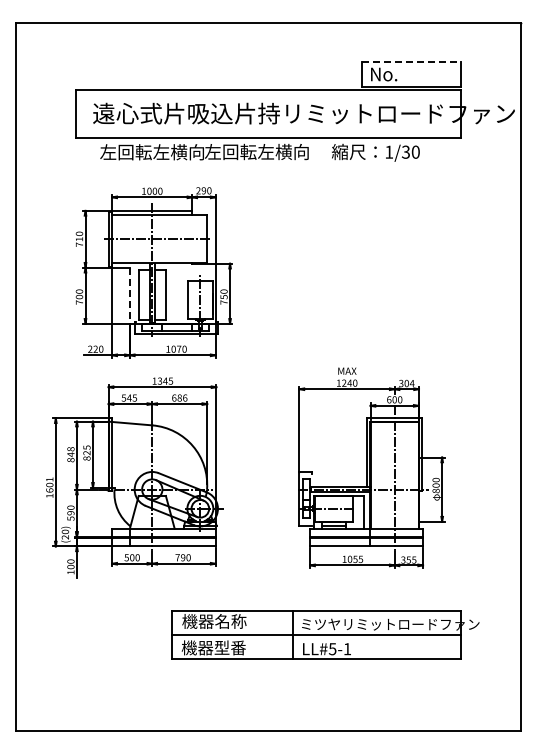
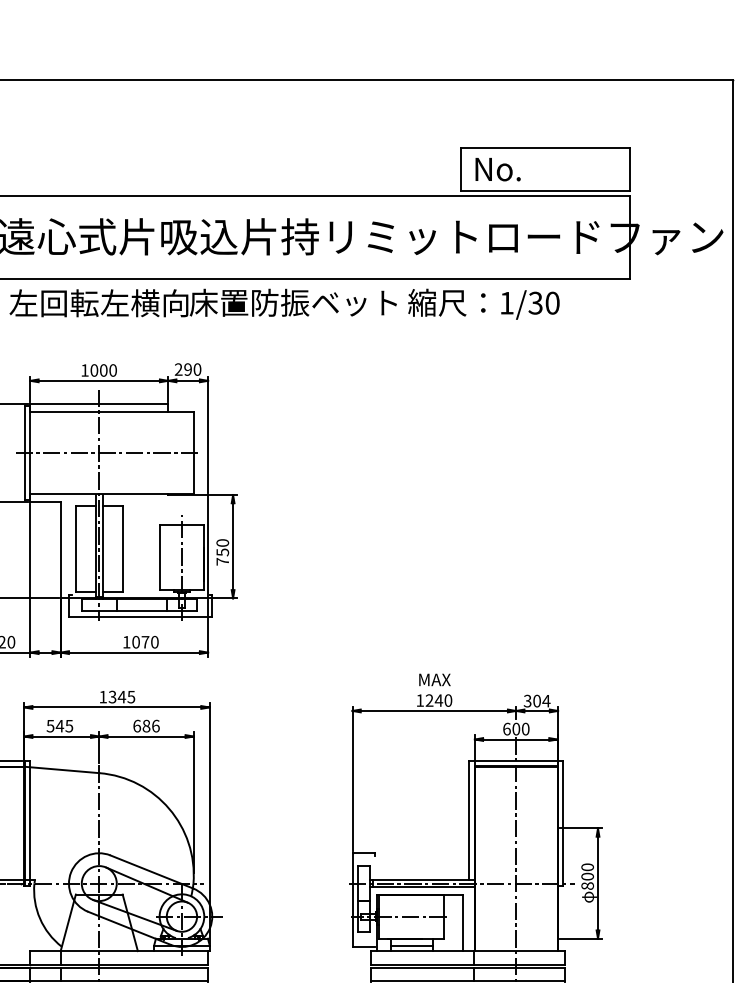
line: (412, 61) -> (546, 147), dashed -> solid
text: (265, 151) -> (294, 301), 左回転左横向 -> 床置防振ベット
line: (129, 296) -> (60, 551), dashed -> solid

